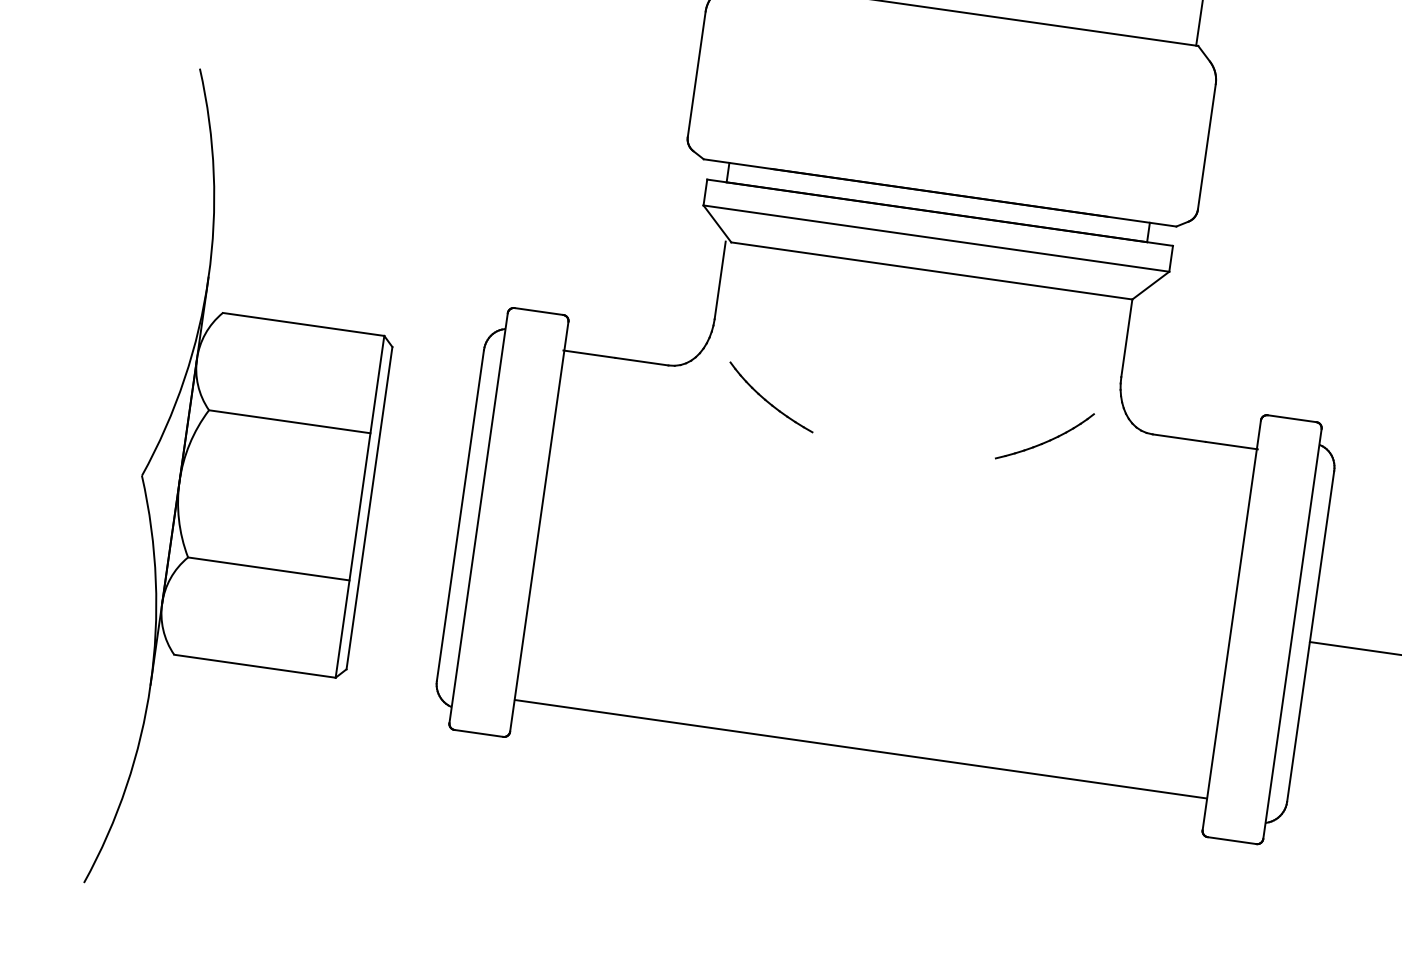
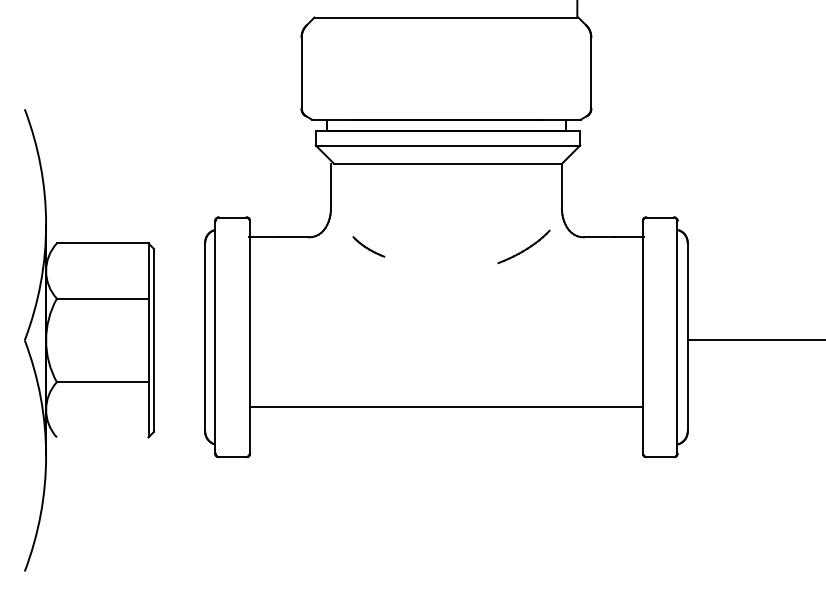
part: (770, 396) -> (368, 246), size x0.6
line: (254, 666) -> (102, 437), removed
line: (861, 749) -> (446, 406), moved

